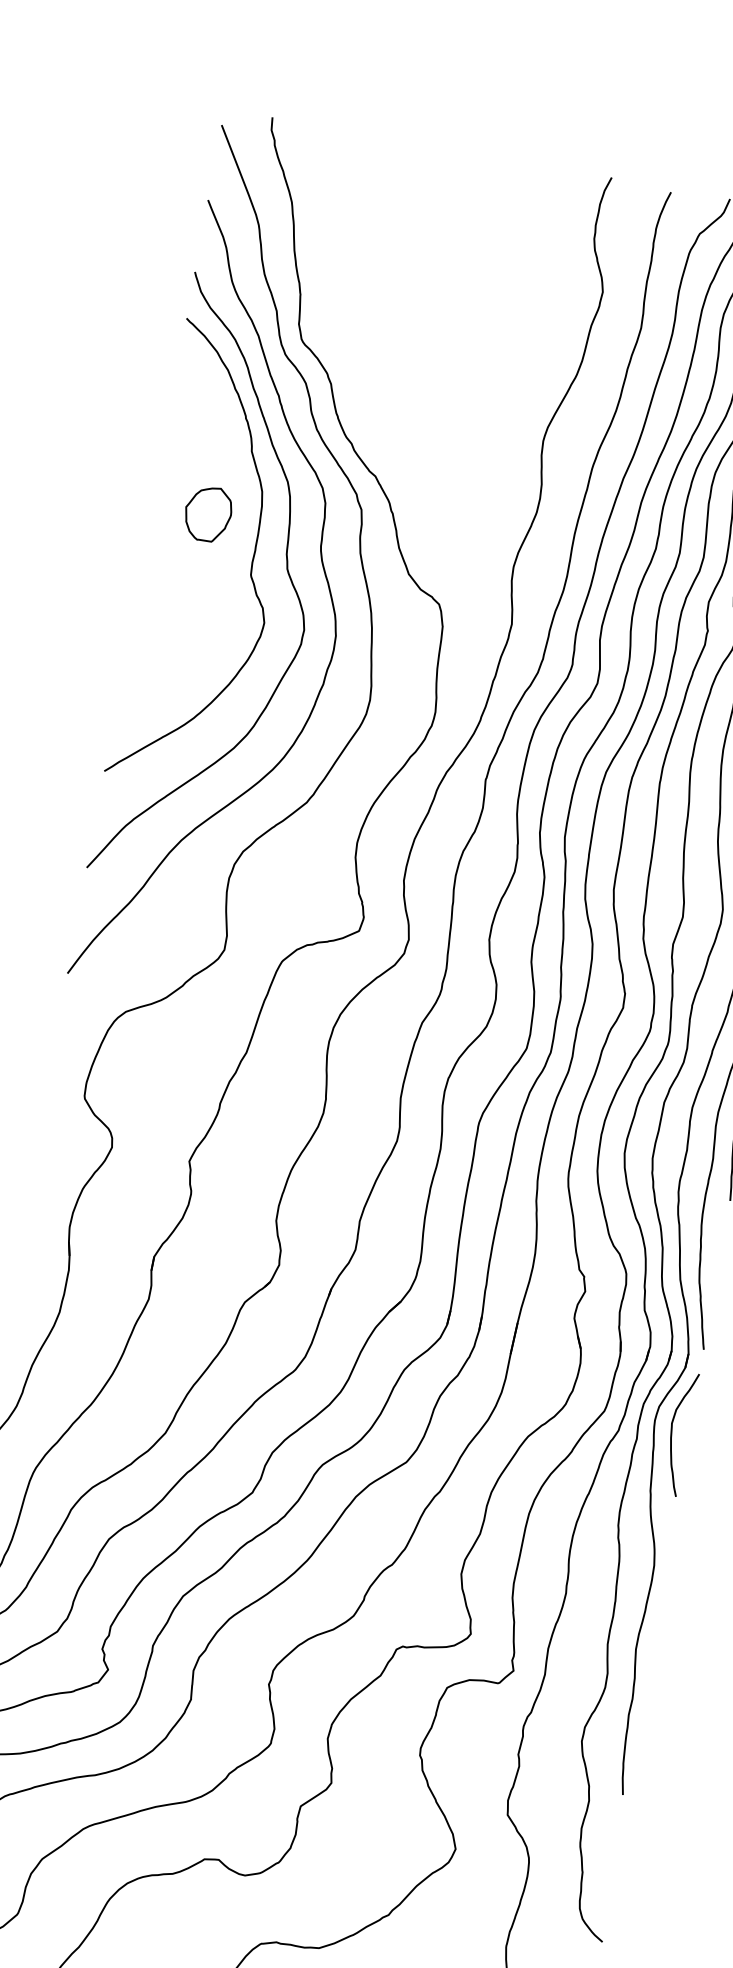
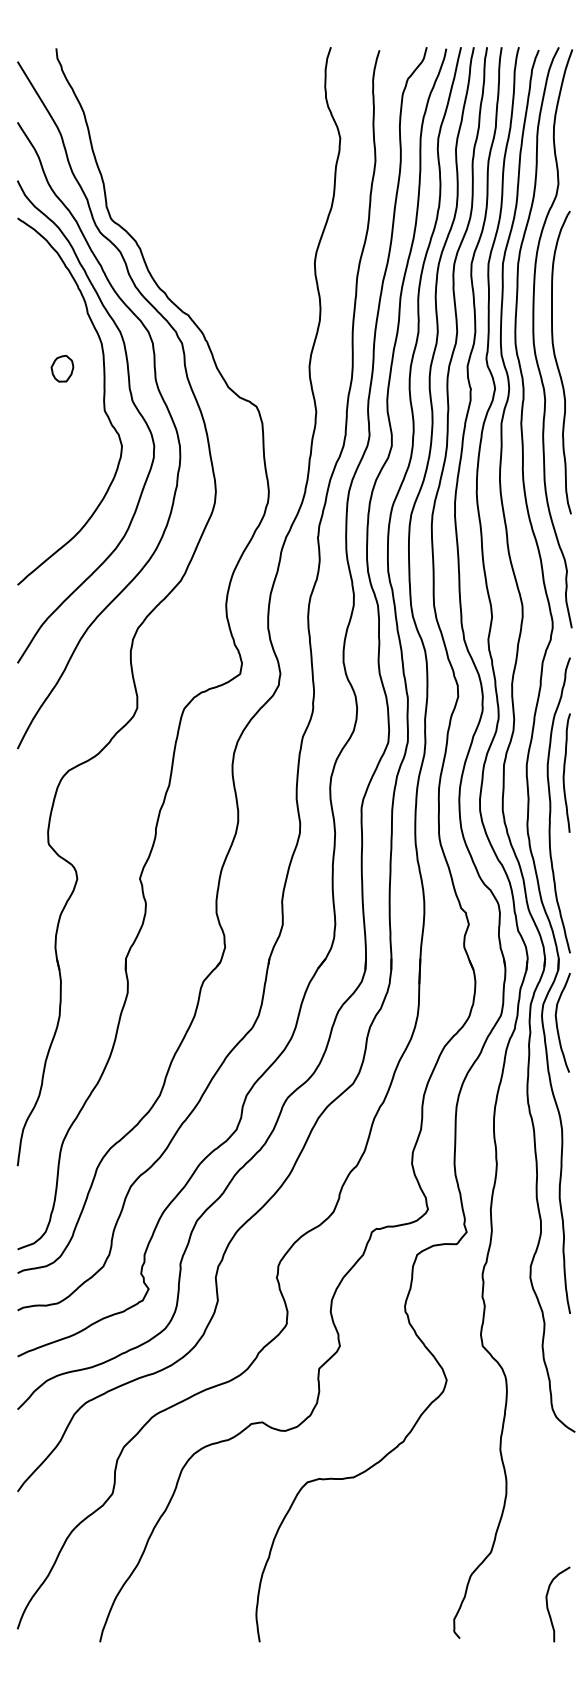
part: (208, 513) -> (62, 368), size x0.6

